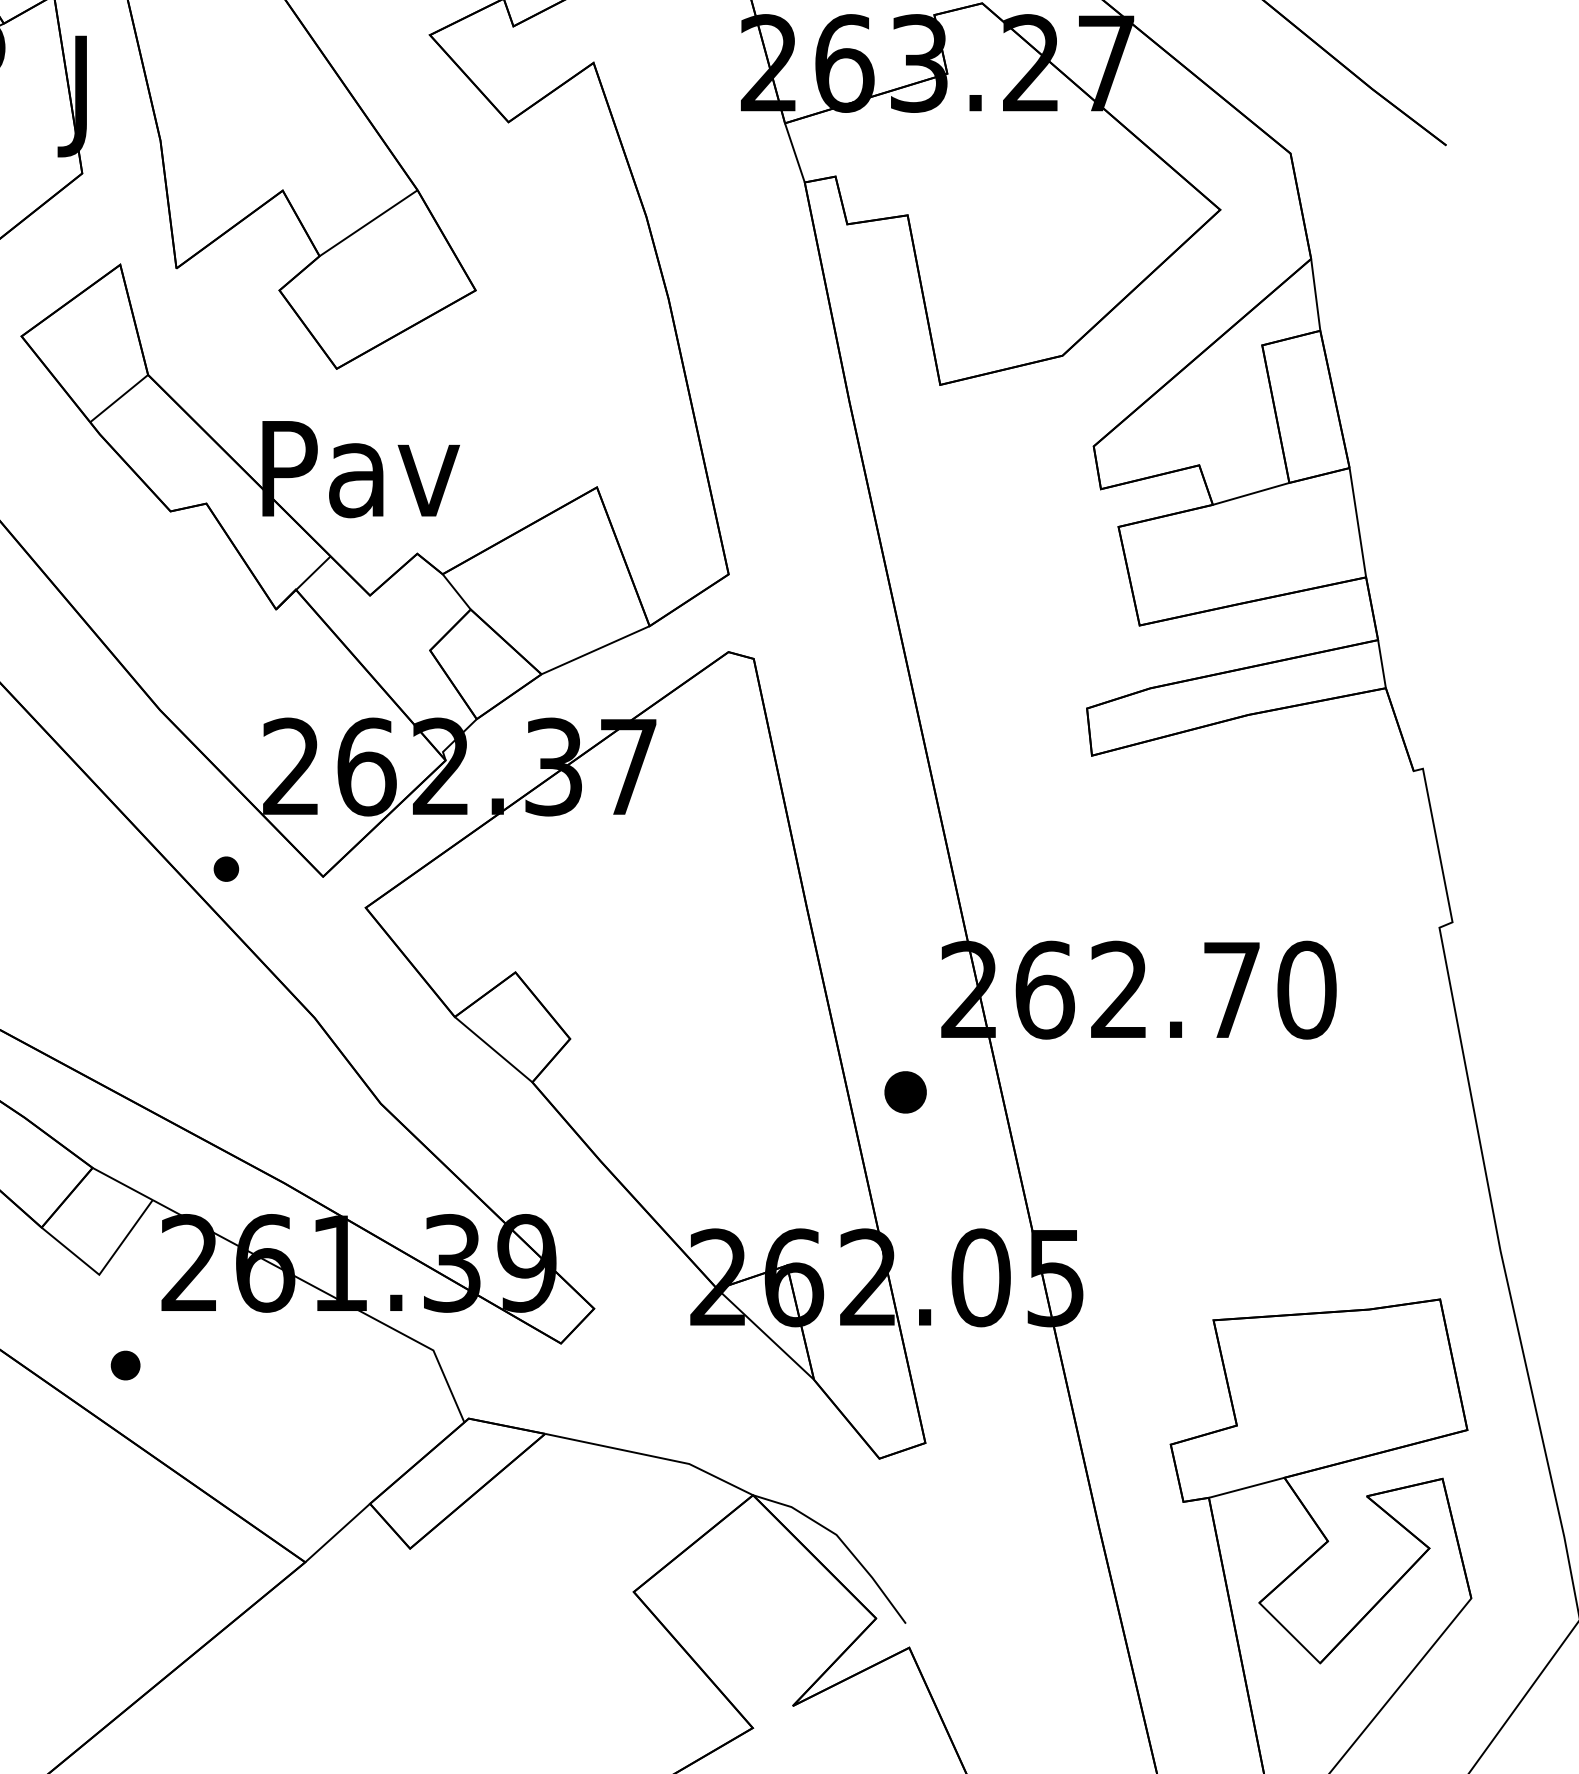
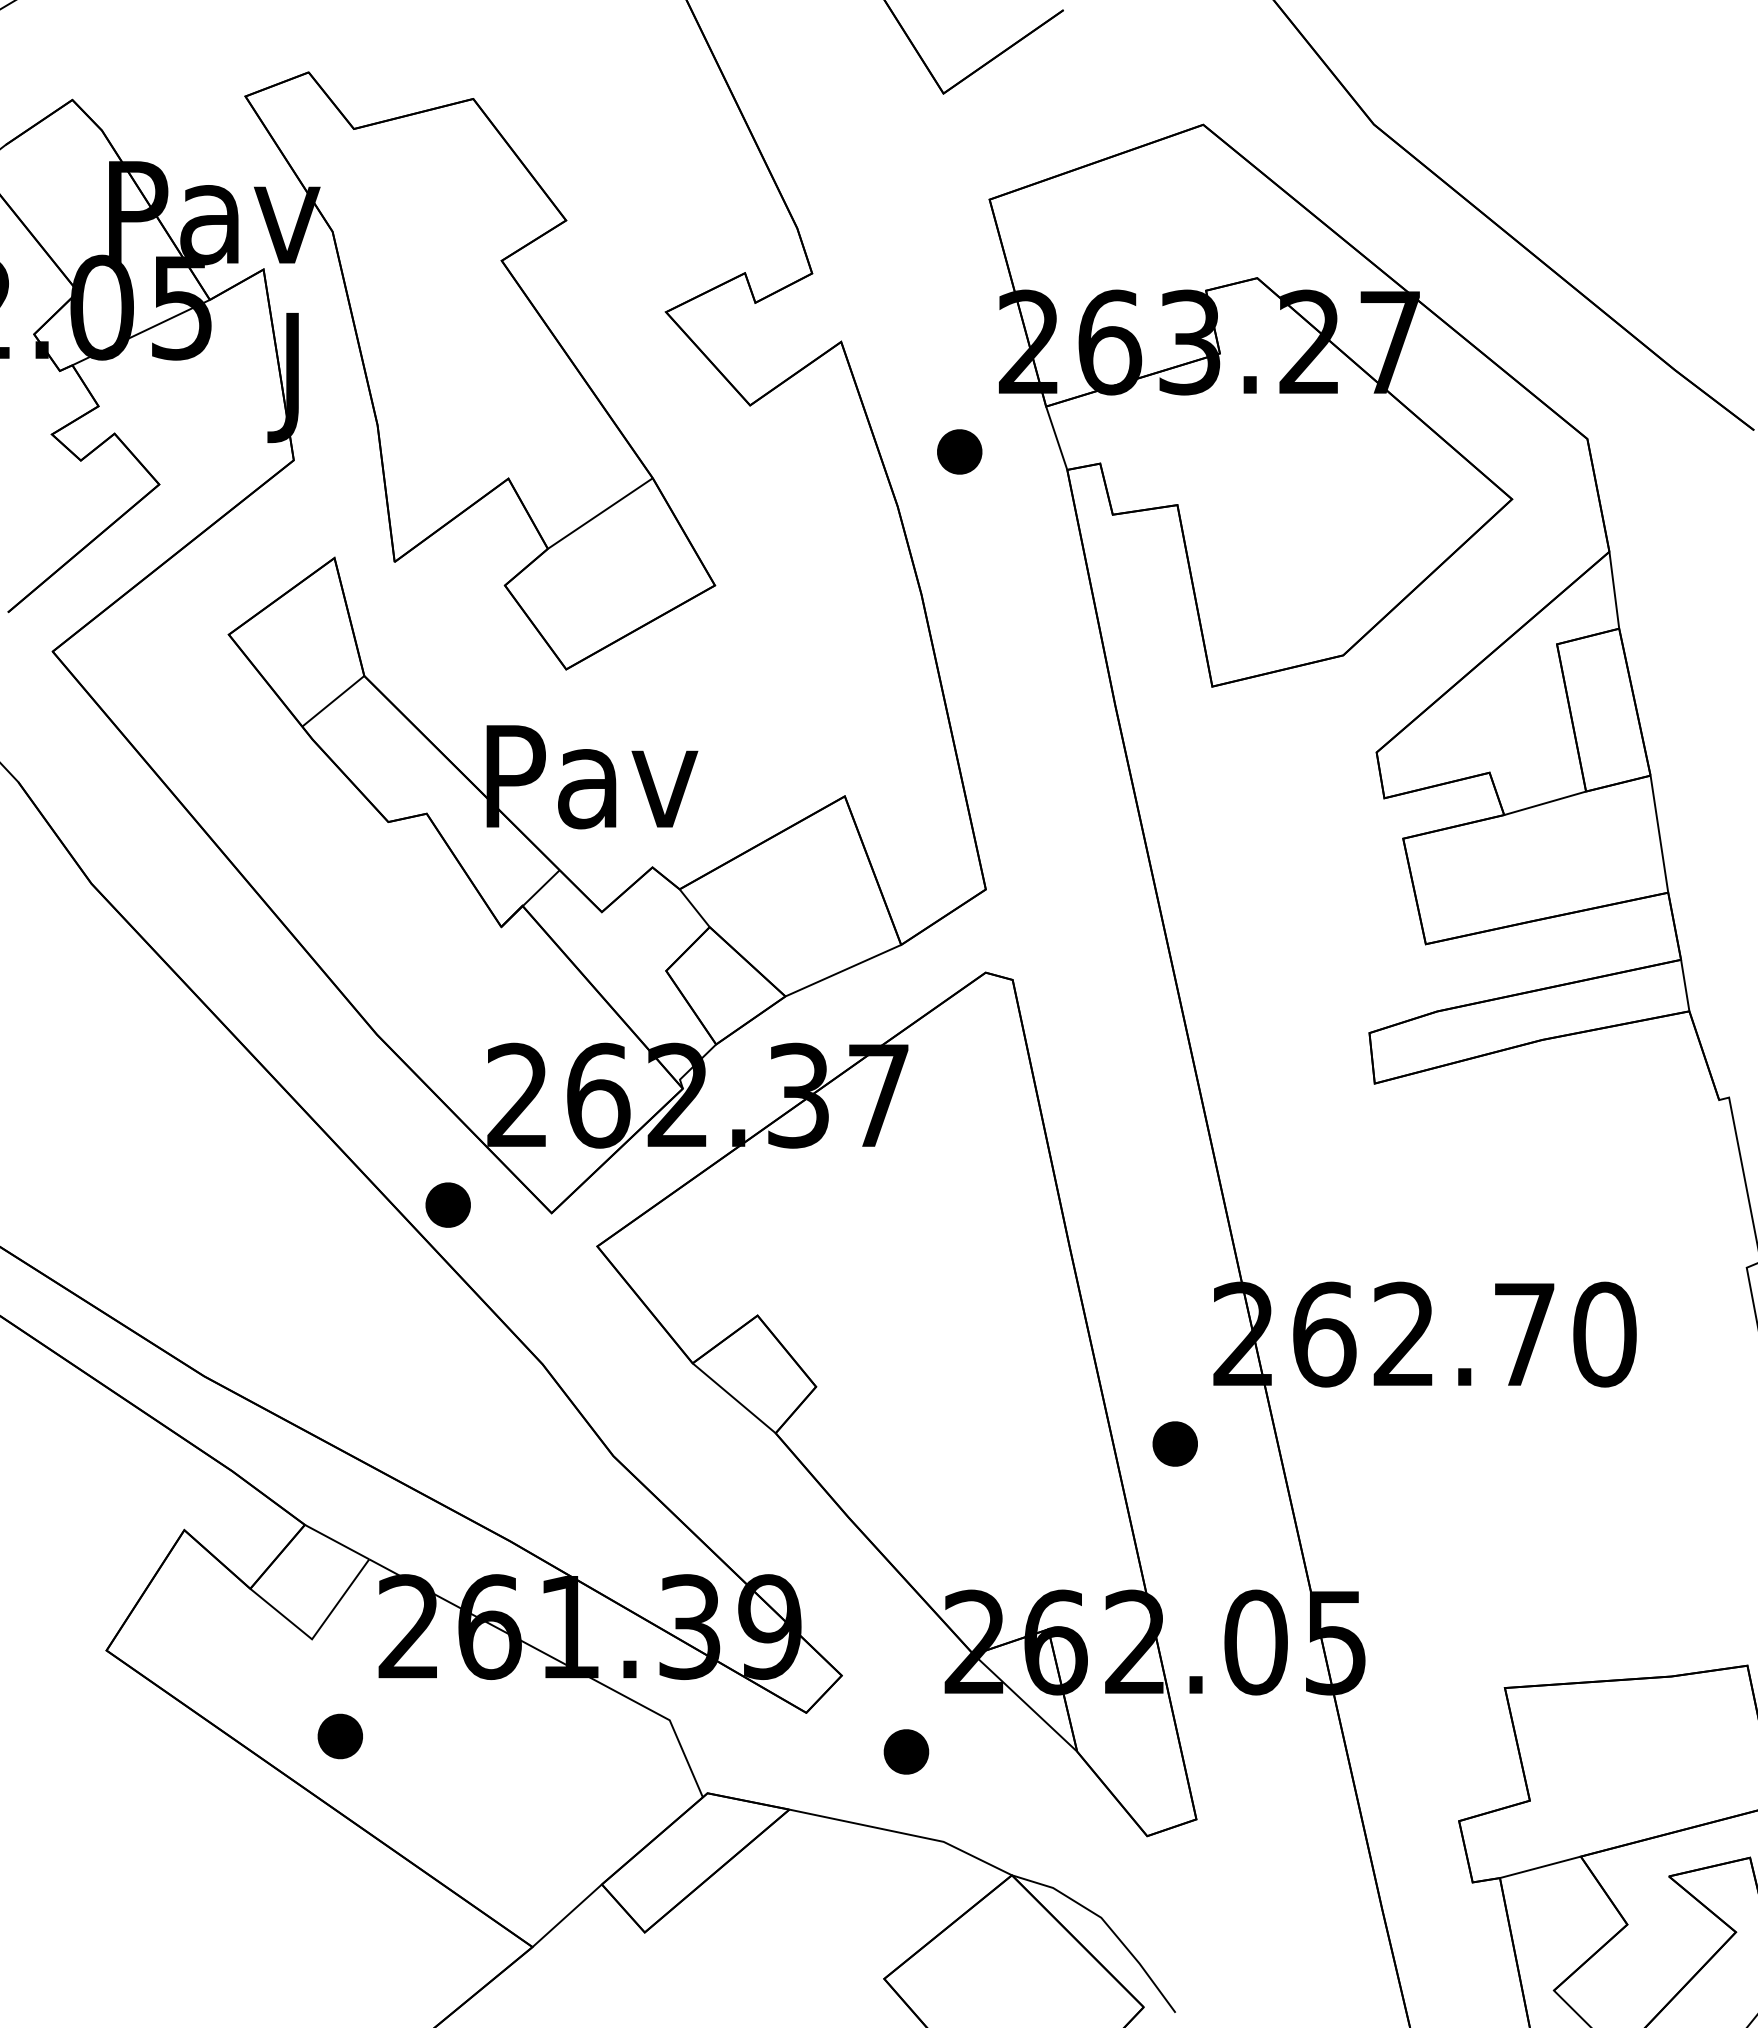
part: (704, 165) -> (959, 451), added
part: (225, 868) -> (447, 1204), size x1.67
part: (124, 1365) -> (339, 1736), size x1.43
part: (654, 1379) -> (906, 1751), added

